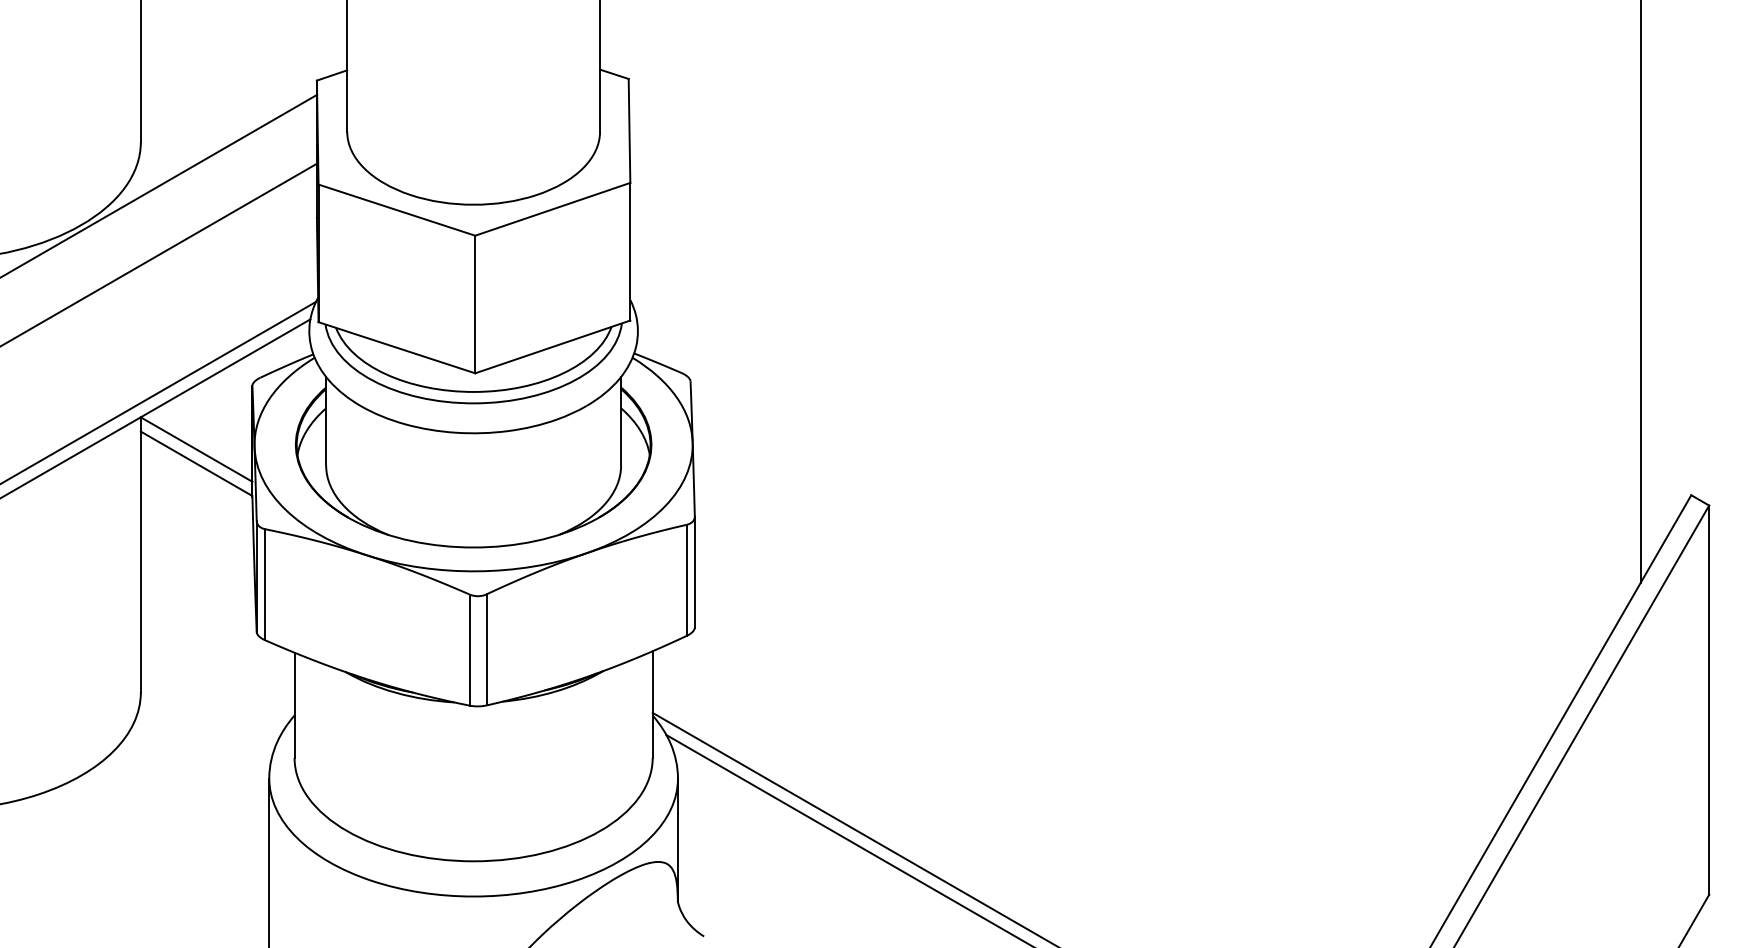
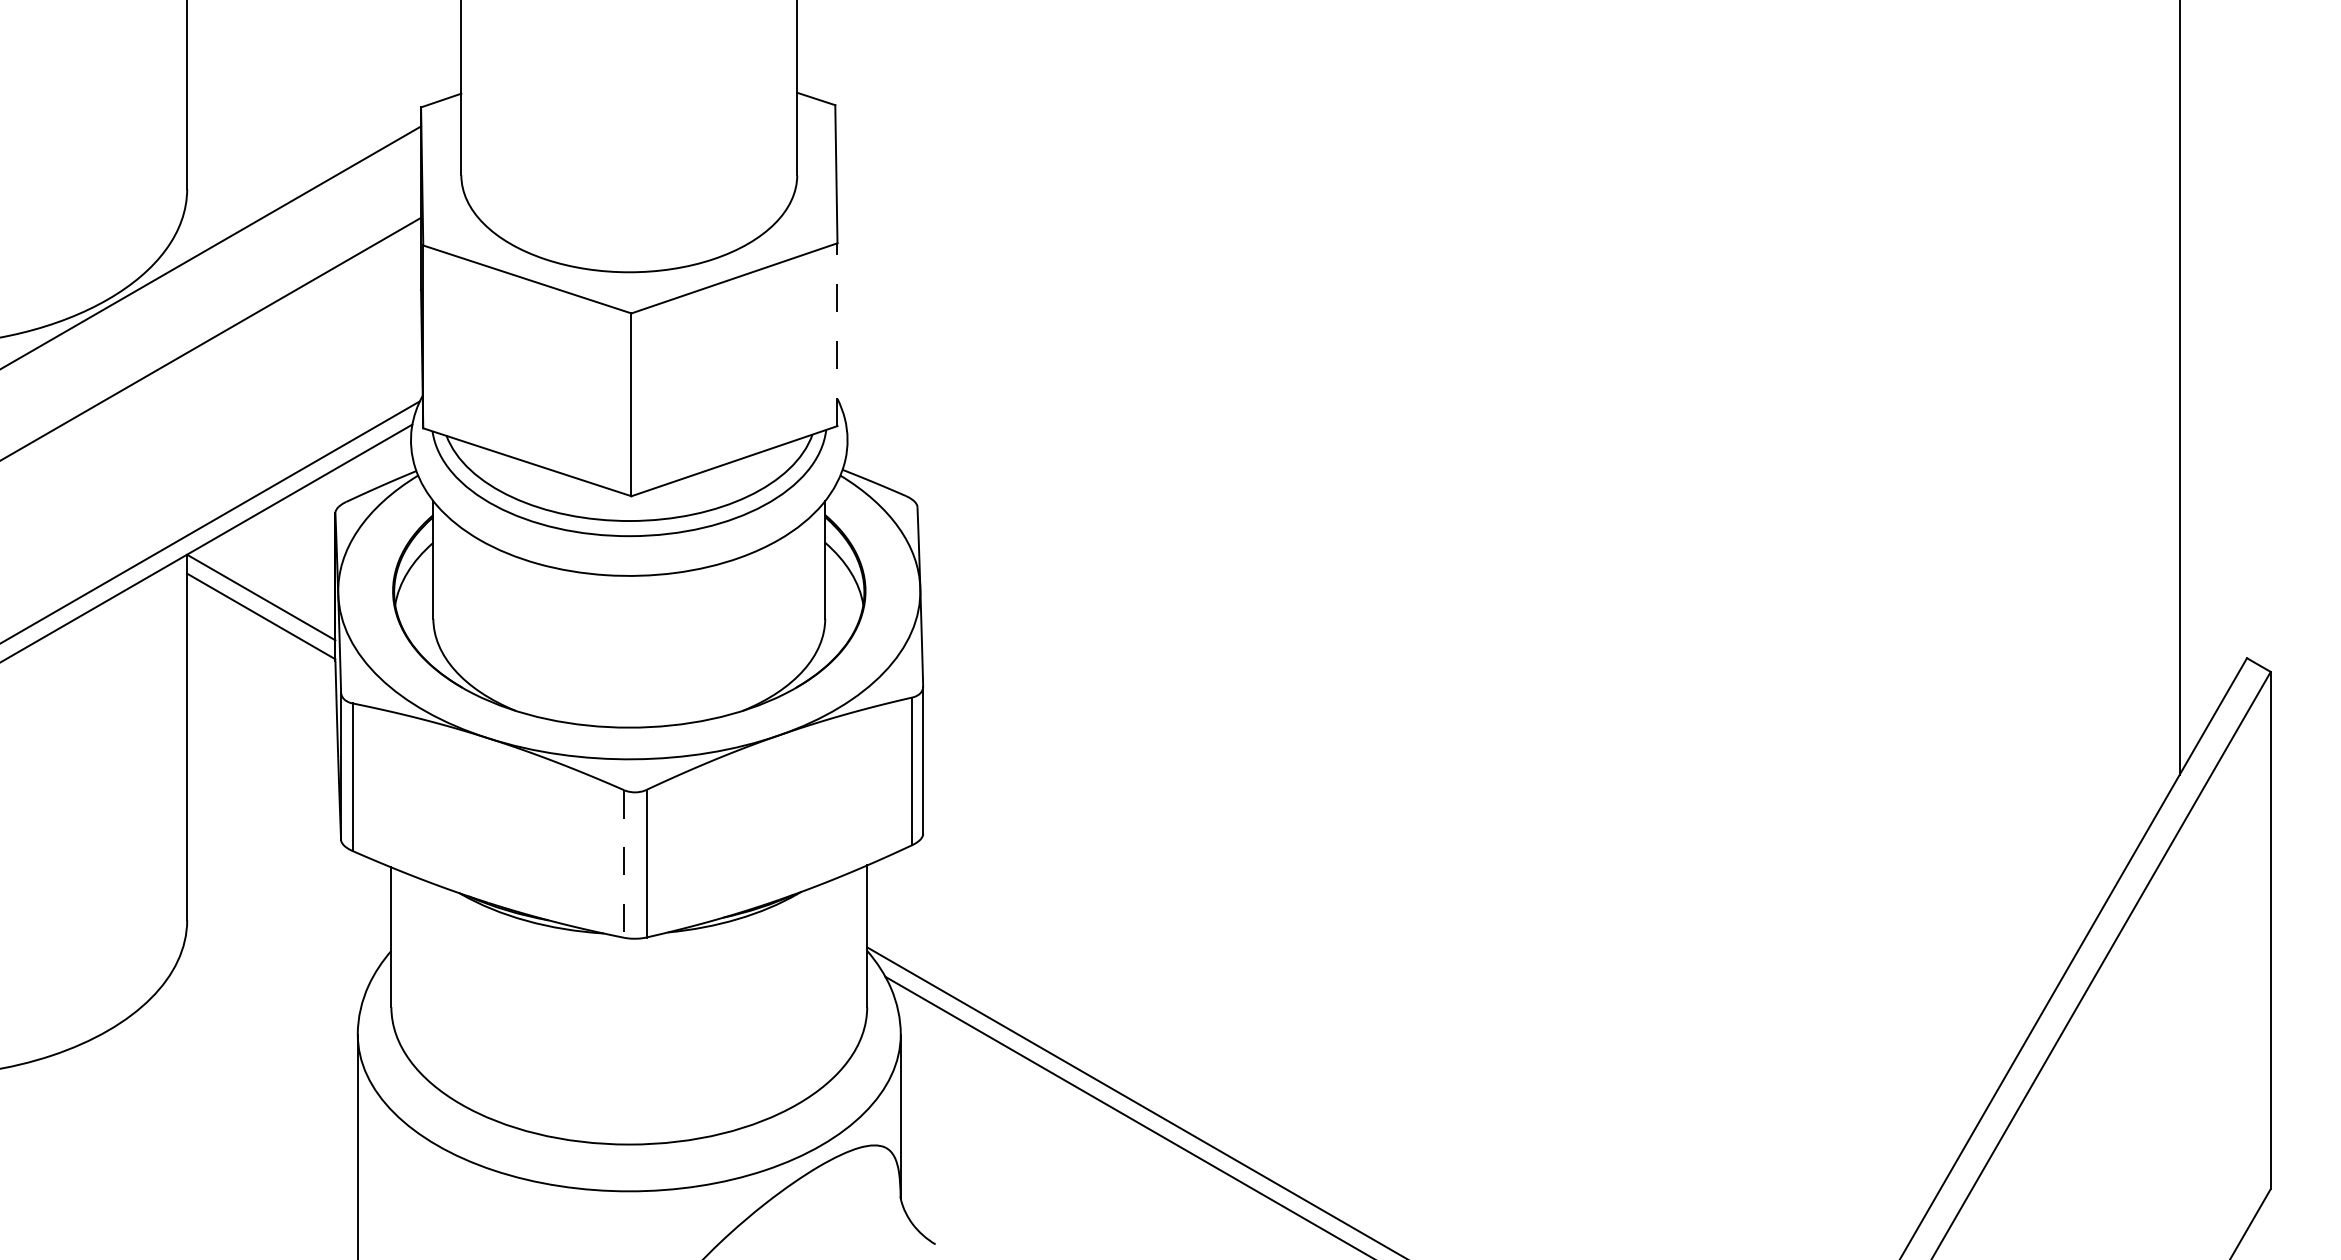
line: (630, 251) -> (837, 334), solid -> dashed
line: (470, 649) -> (624, 863), solid -> dashed

